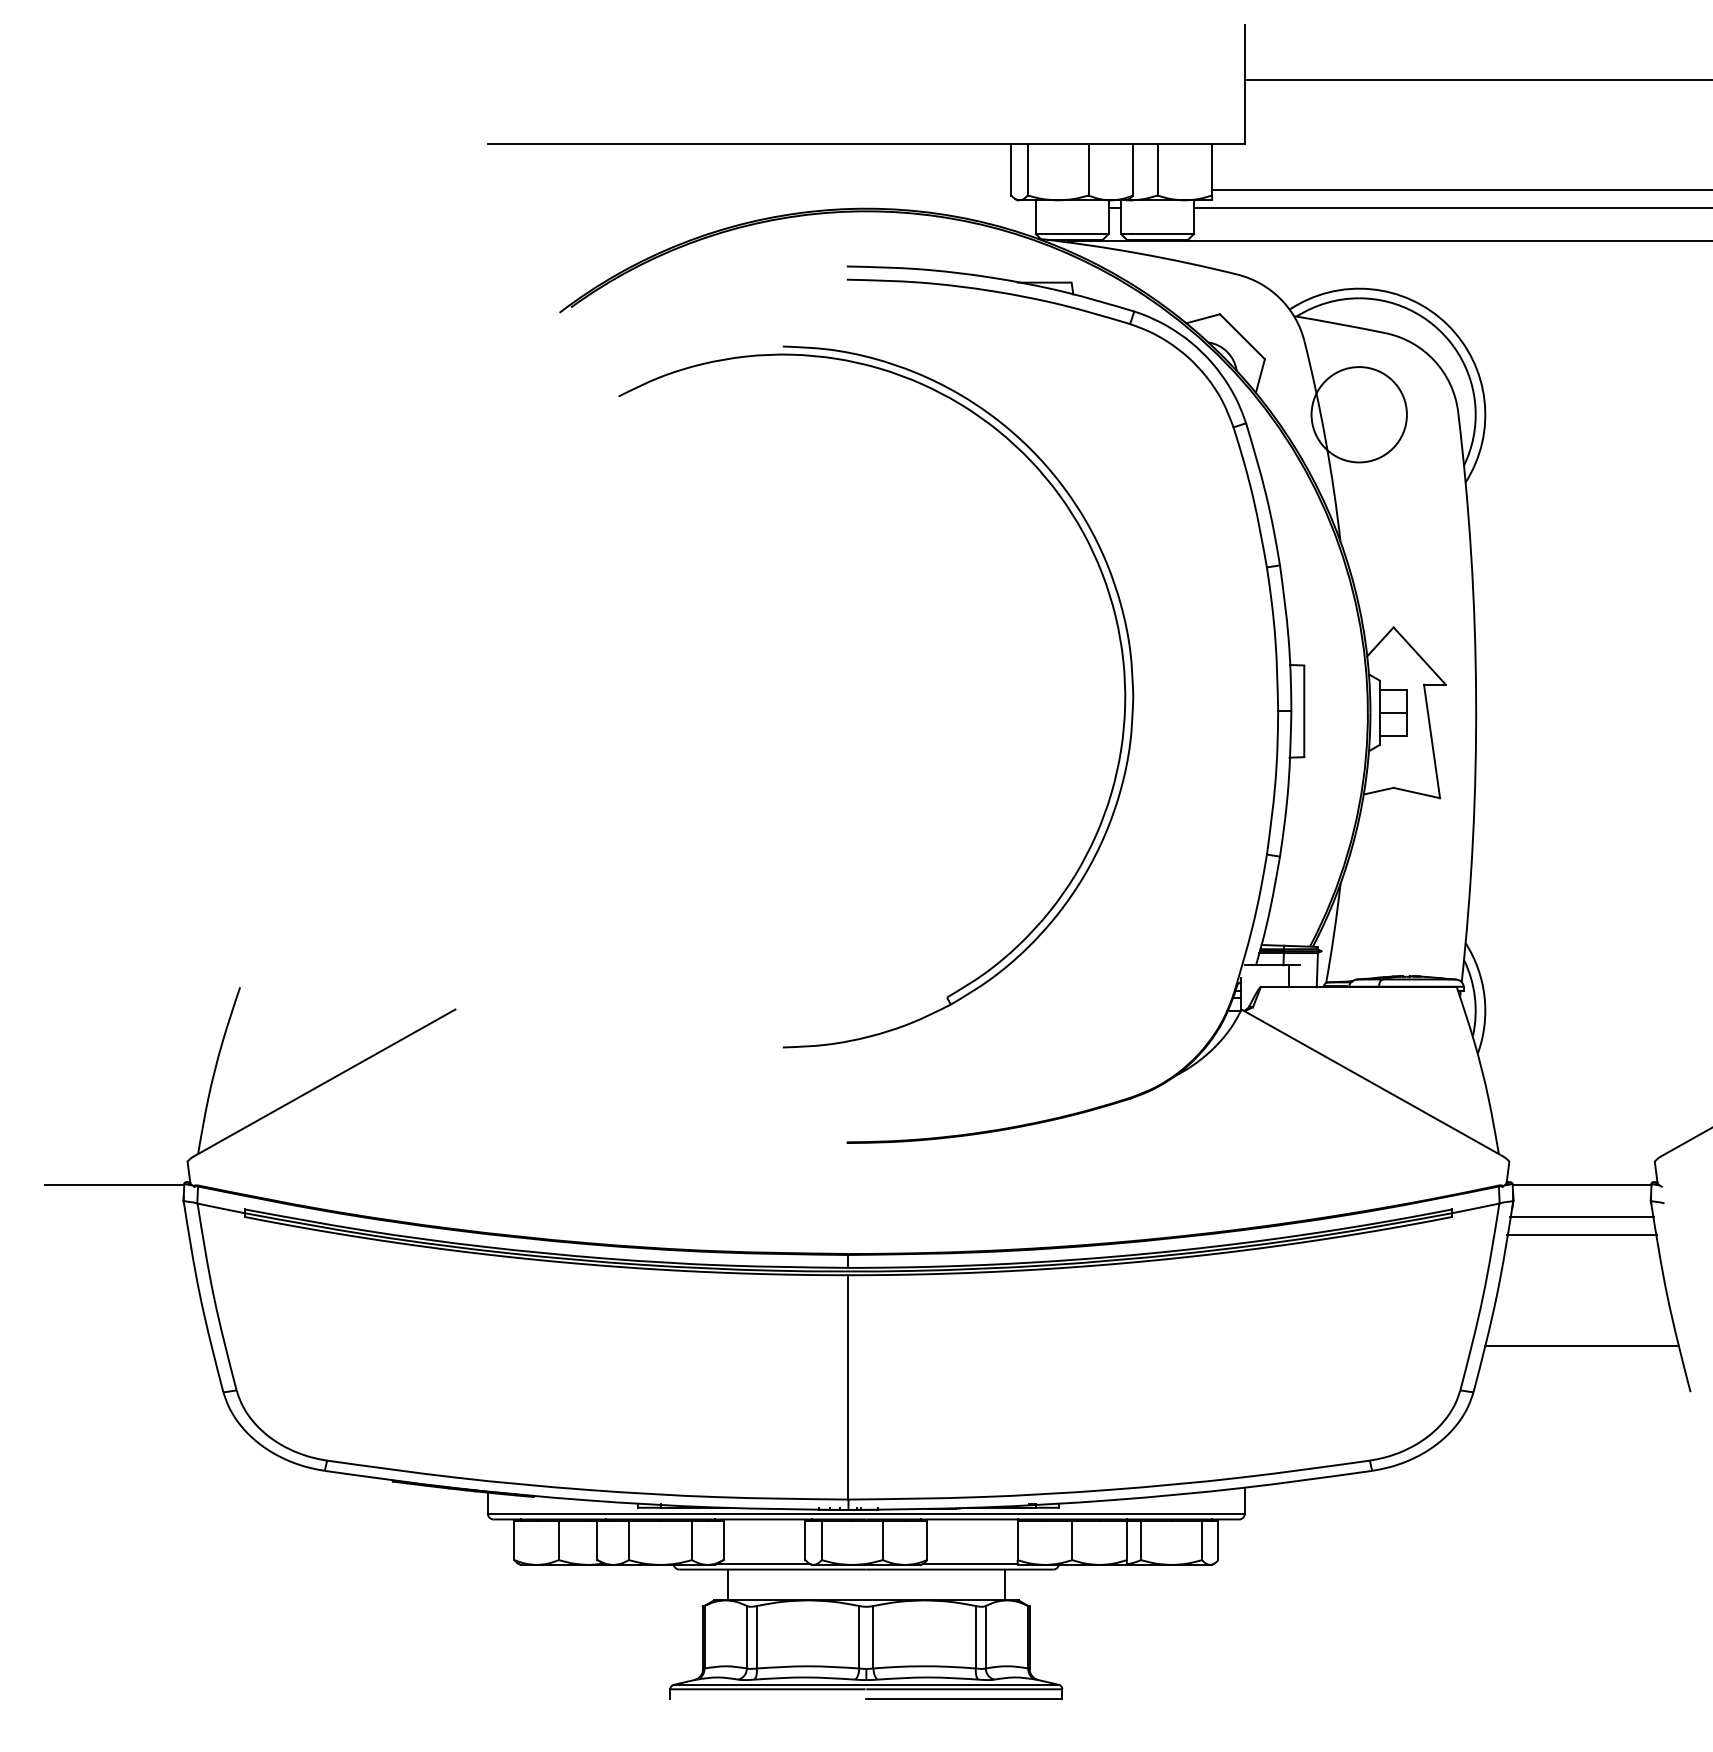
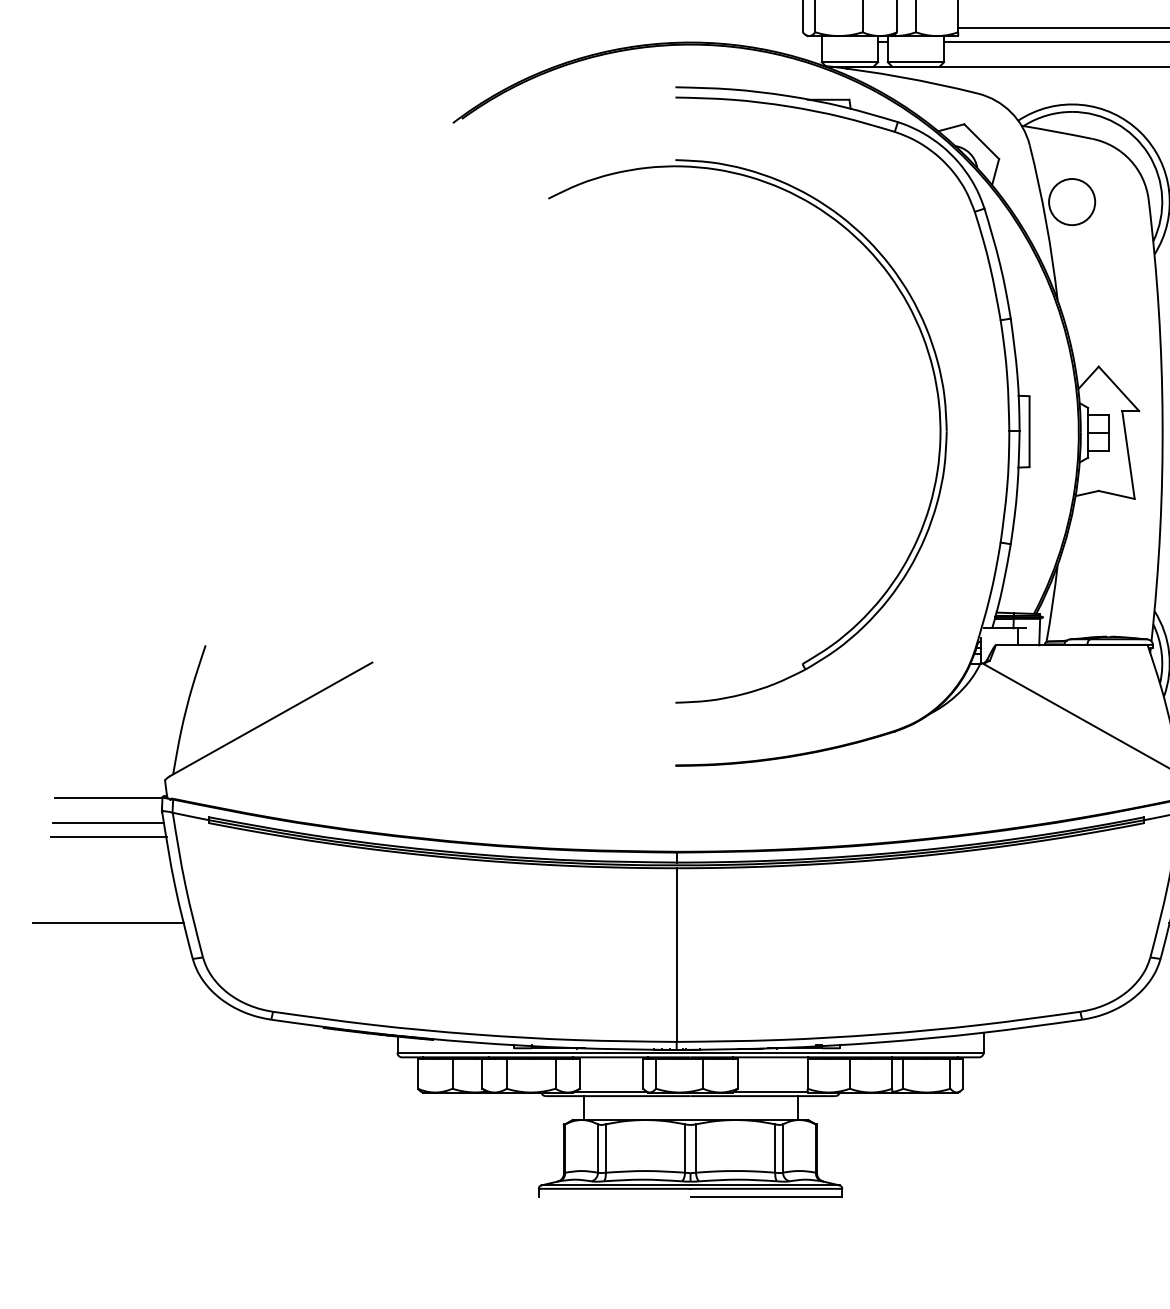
circle: (1359, 414) -> (1072, 201), size x0.62
part: (1123, 682) -> (939, 420), moved
line: (114, 1217) -> (108, 823), added
line: (114, 1235) -> (108, 837), added
line: (114, 1345) -> (108, 922), added

